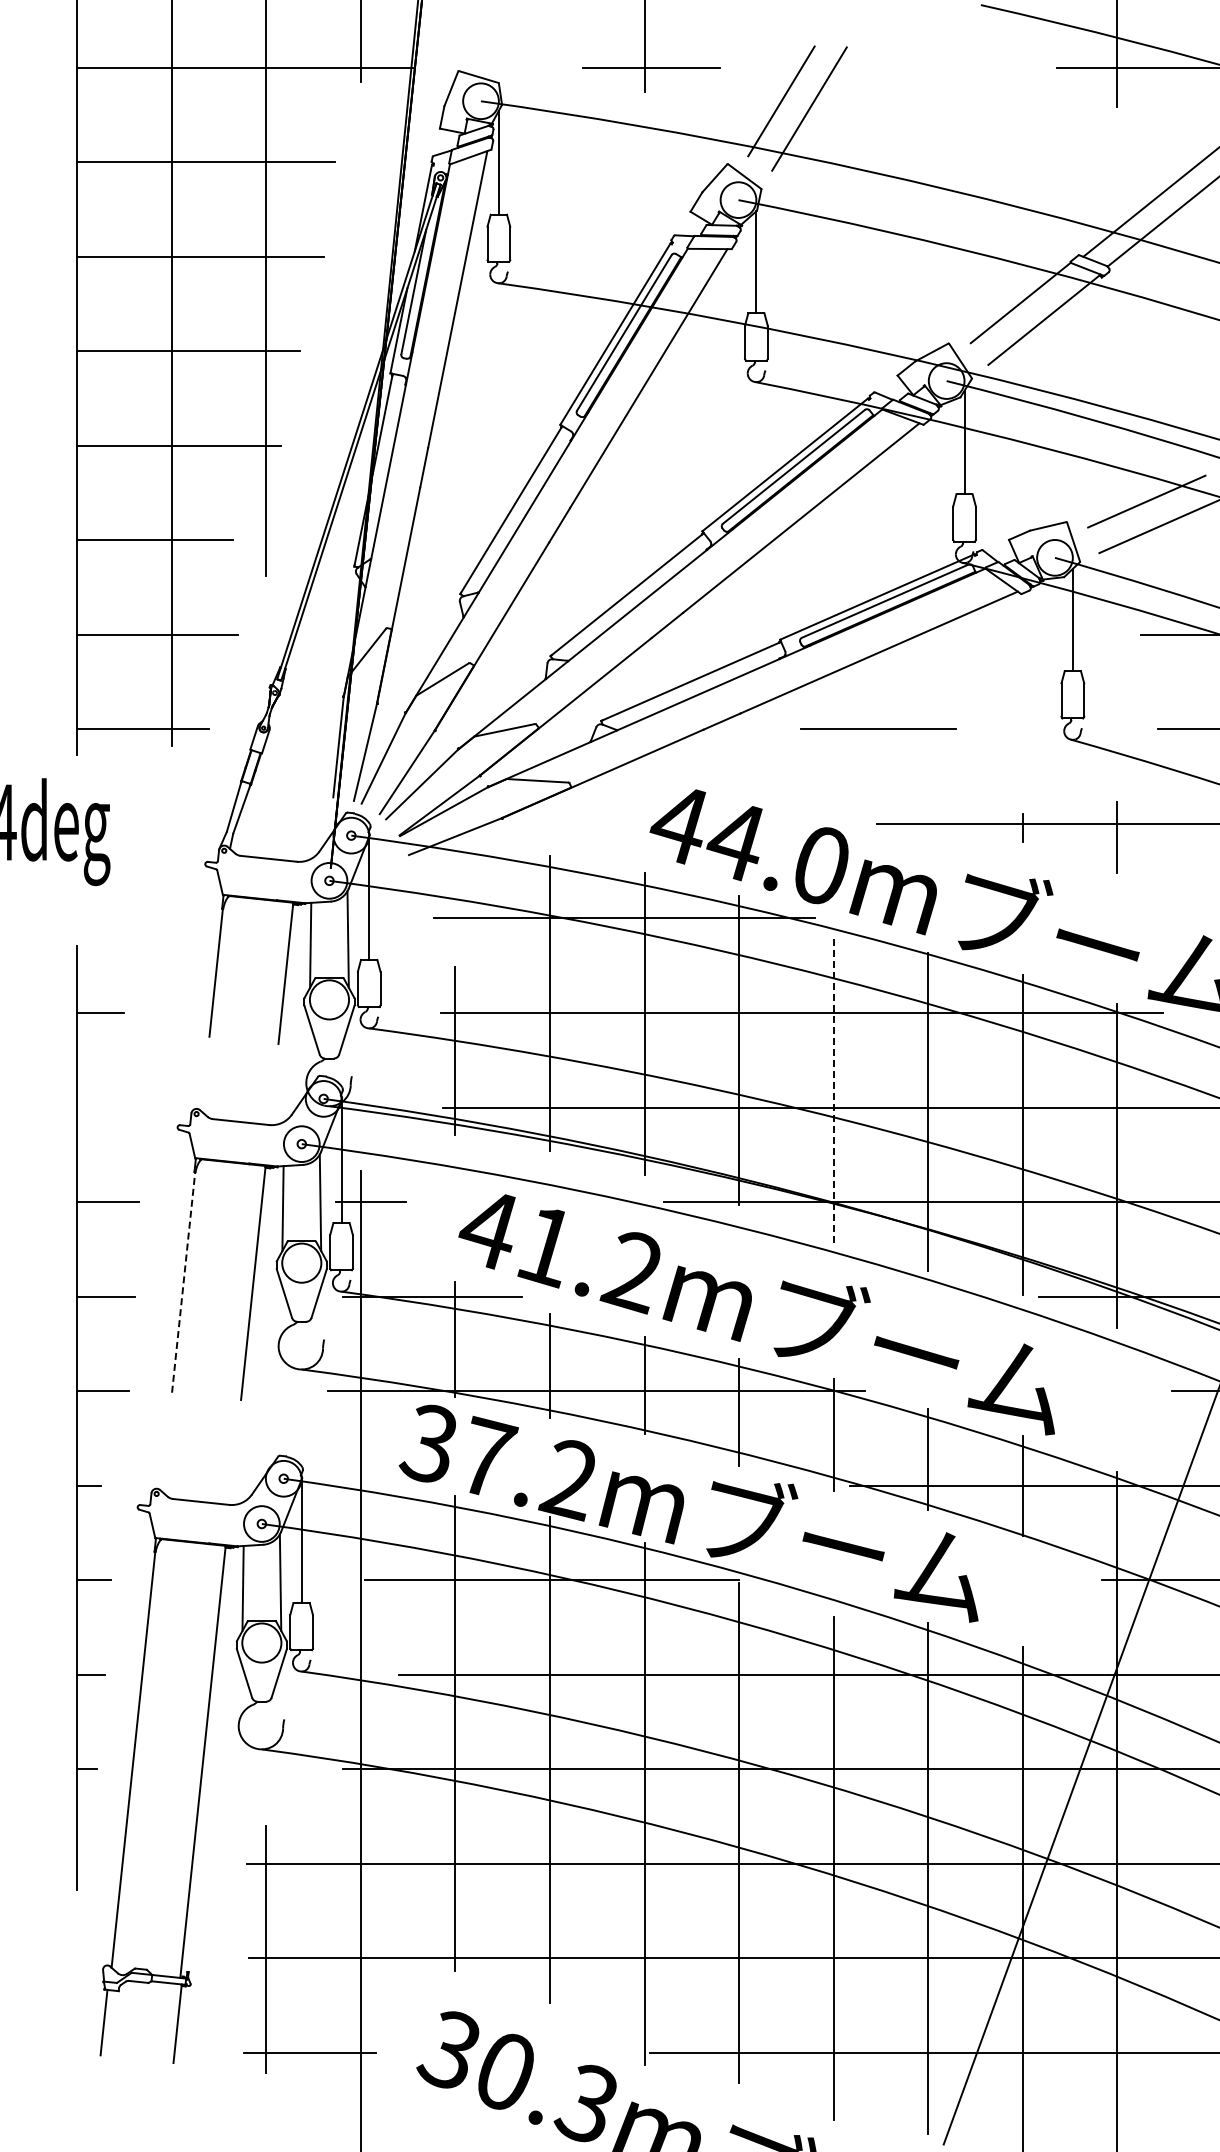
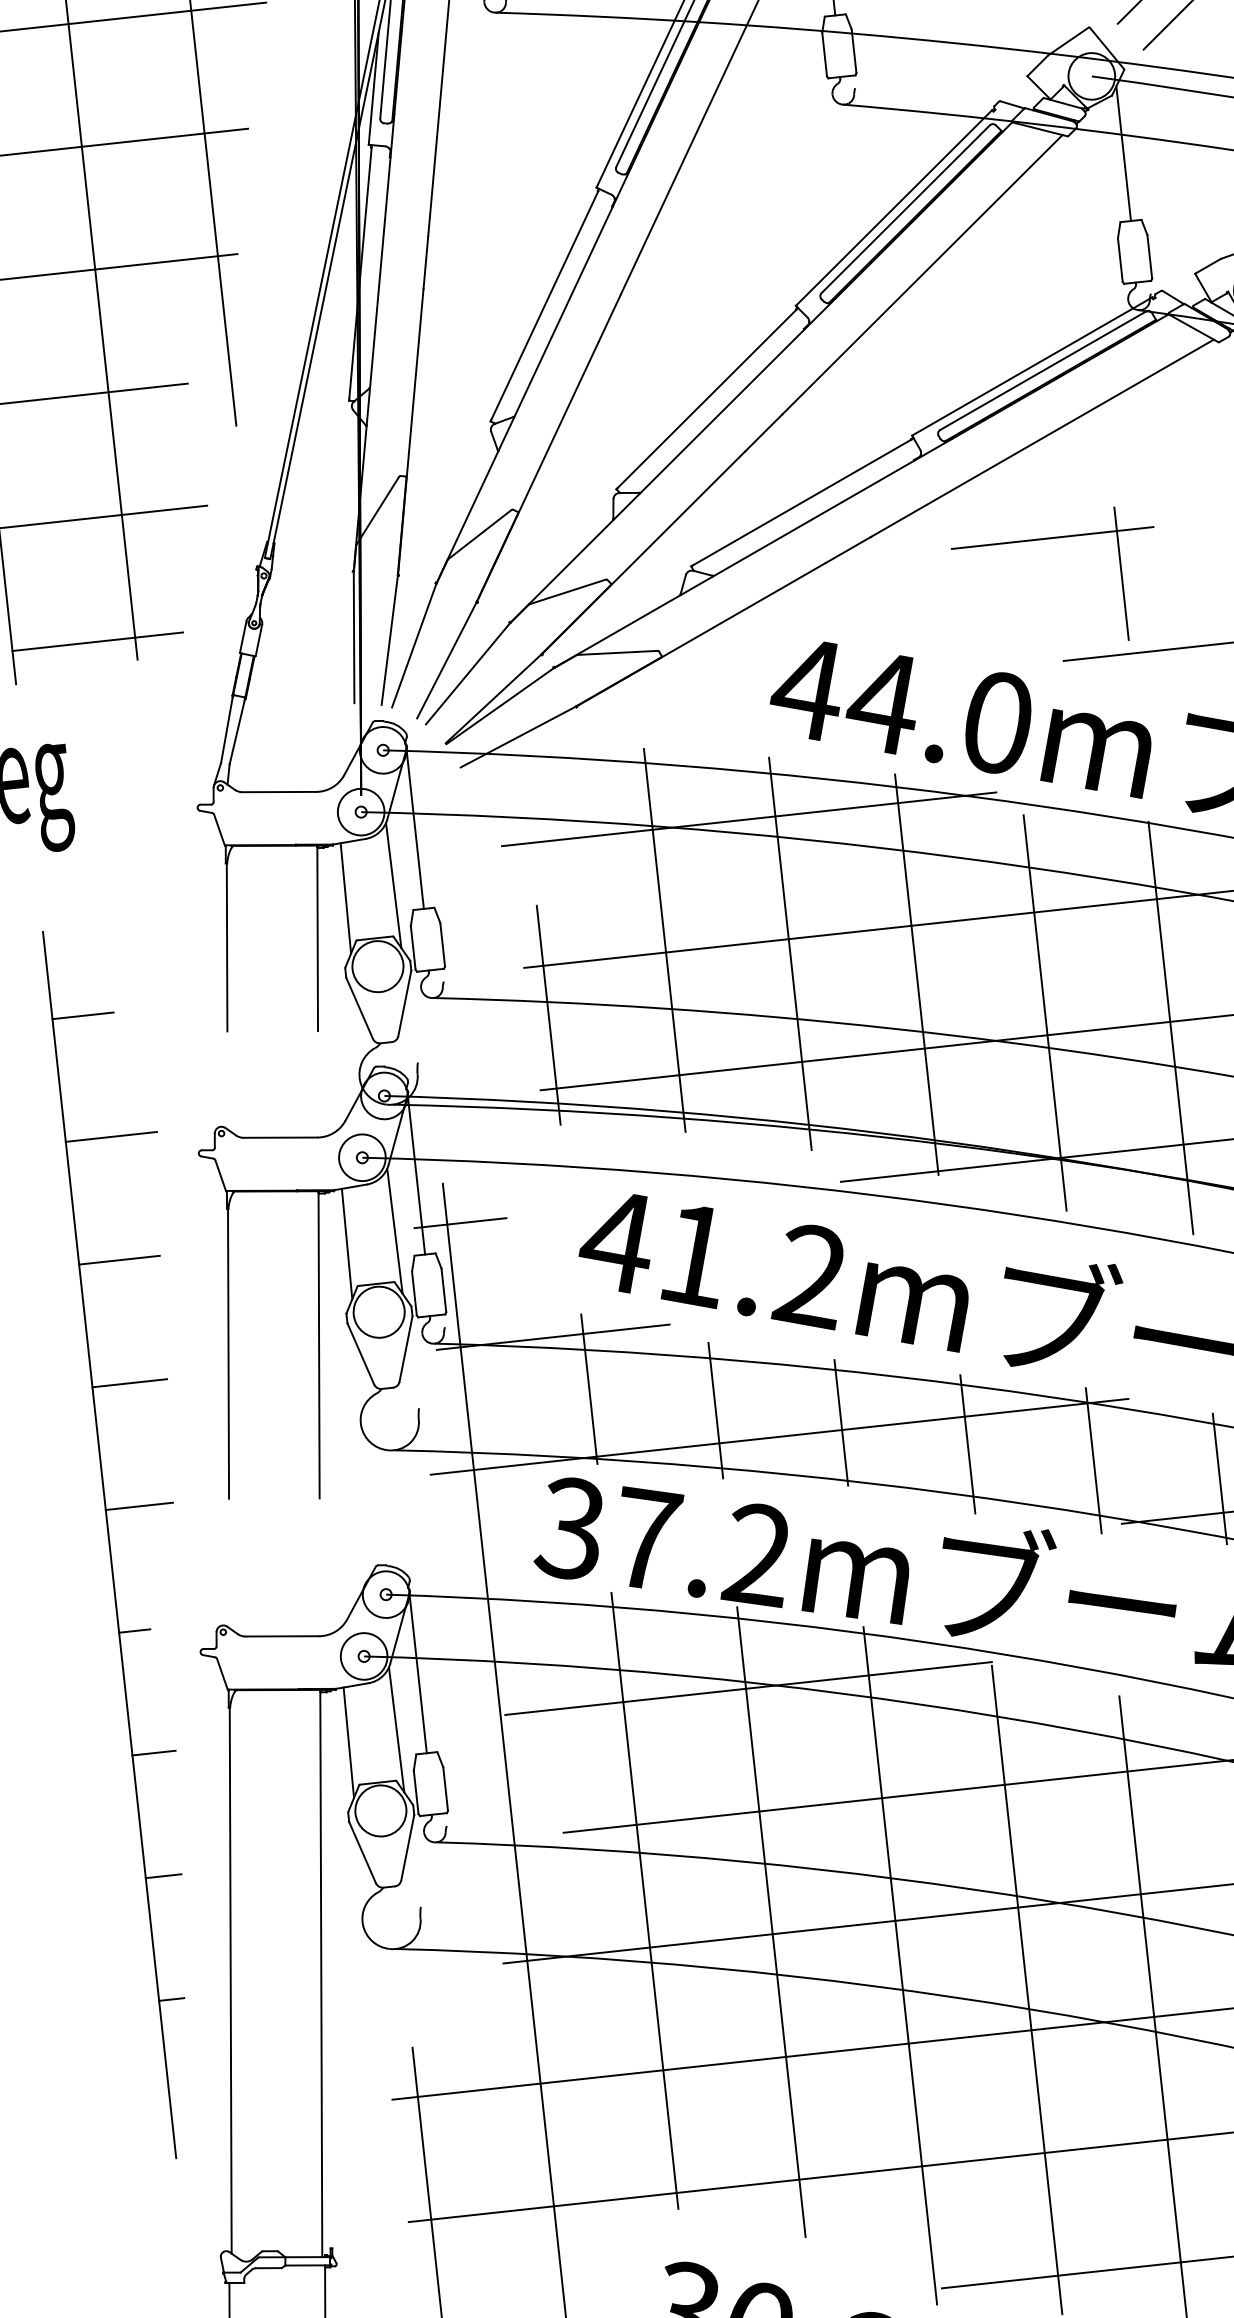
line: (928, 762) -> (1122, 574), added
line: (833, 1089) -> (1044, 1011), dashed -> solid
line: (112, 1107) -> (111, 1136), added
line: (183, 1282) -> (228, 1354), dashed -> solid

